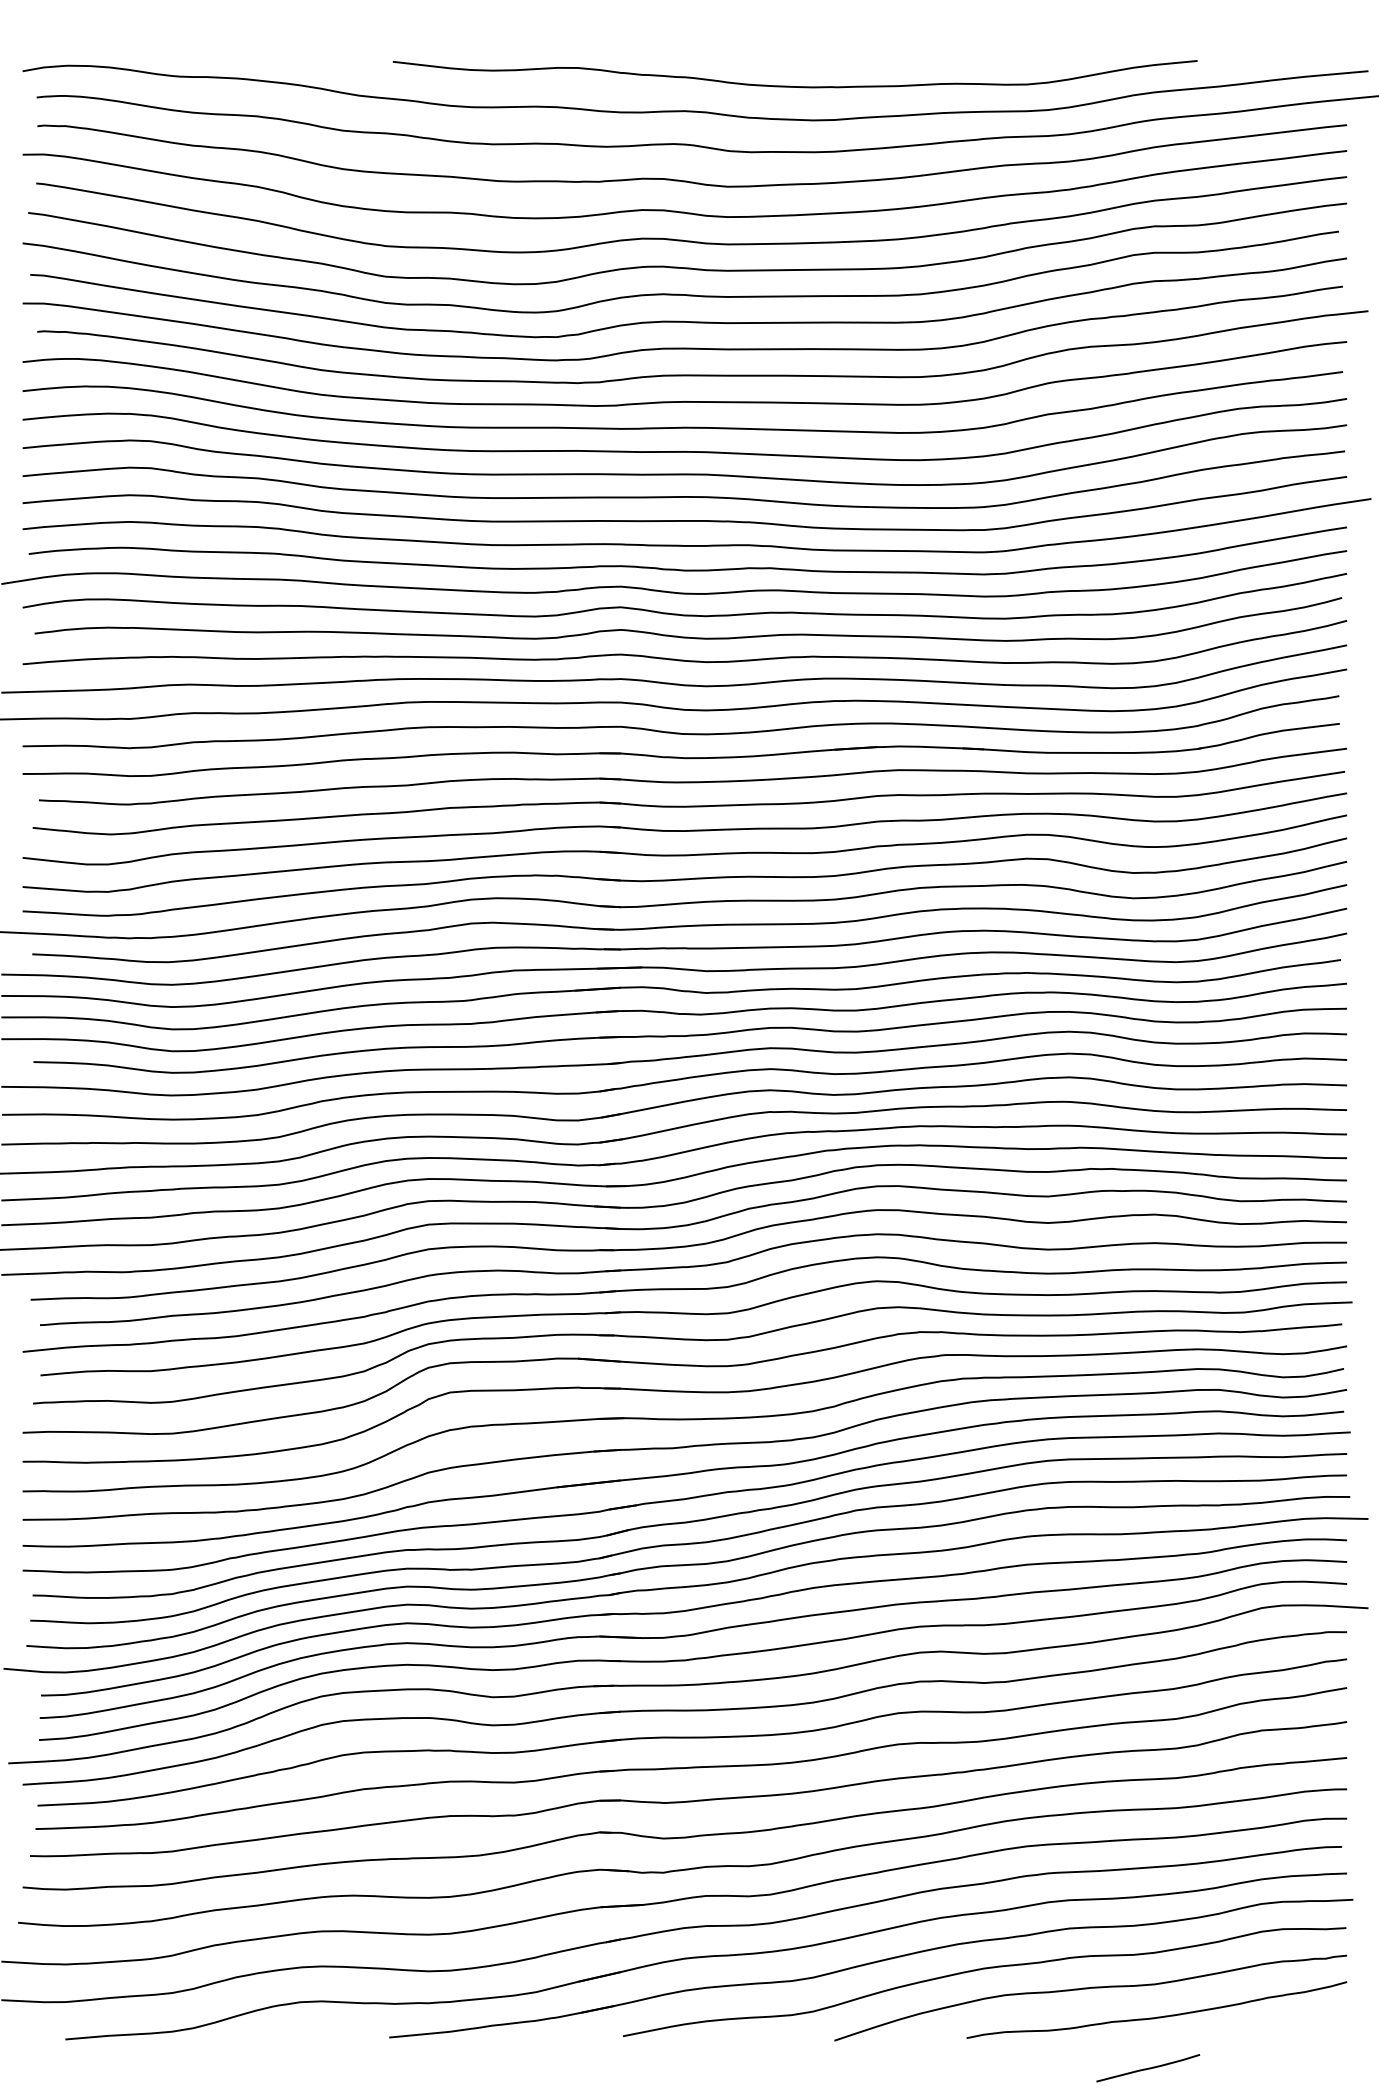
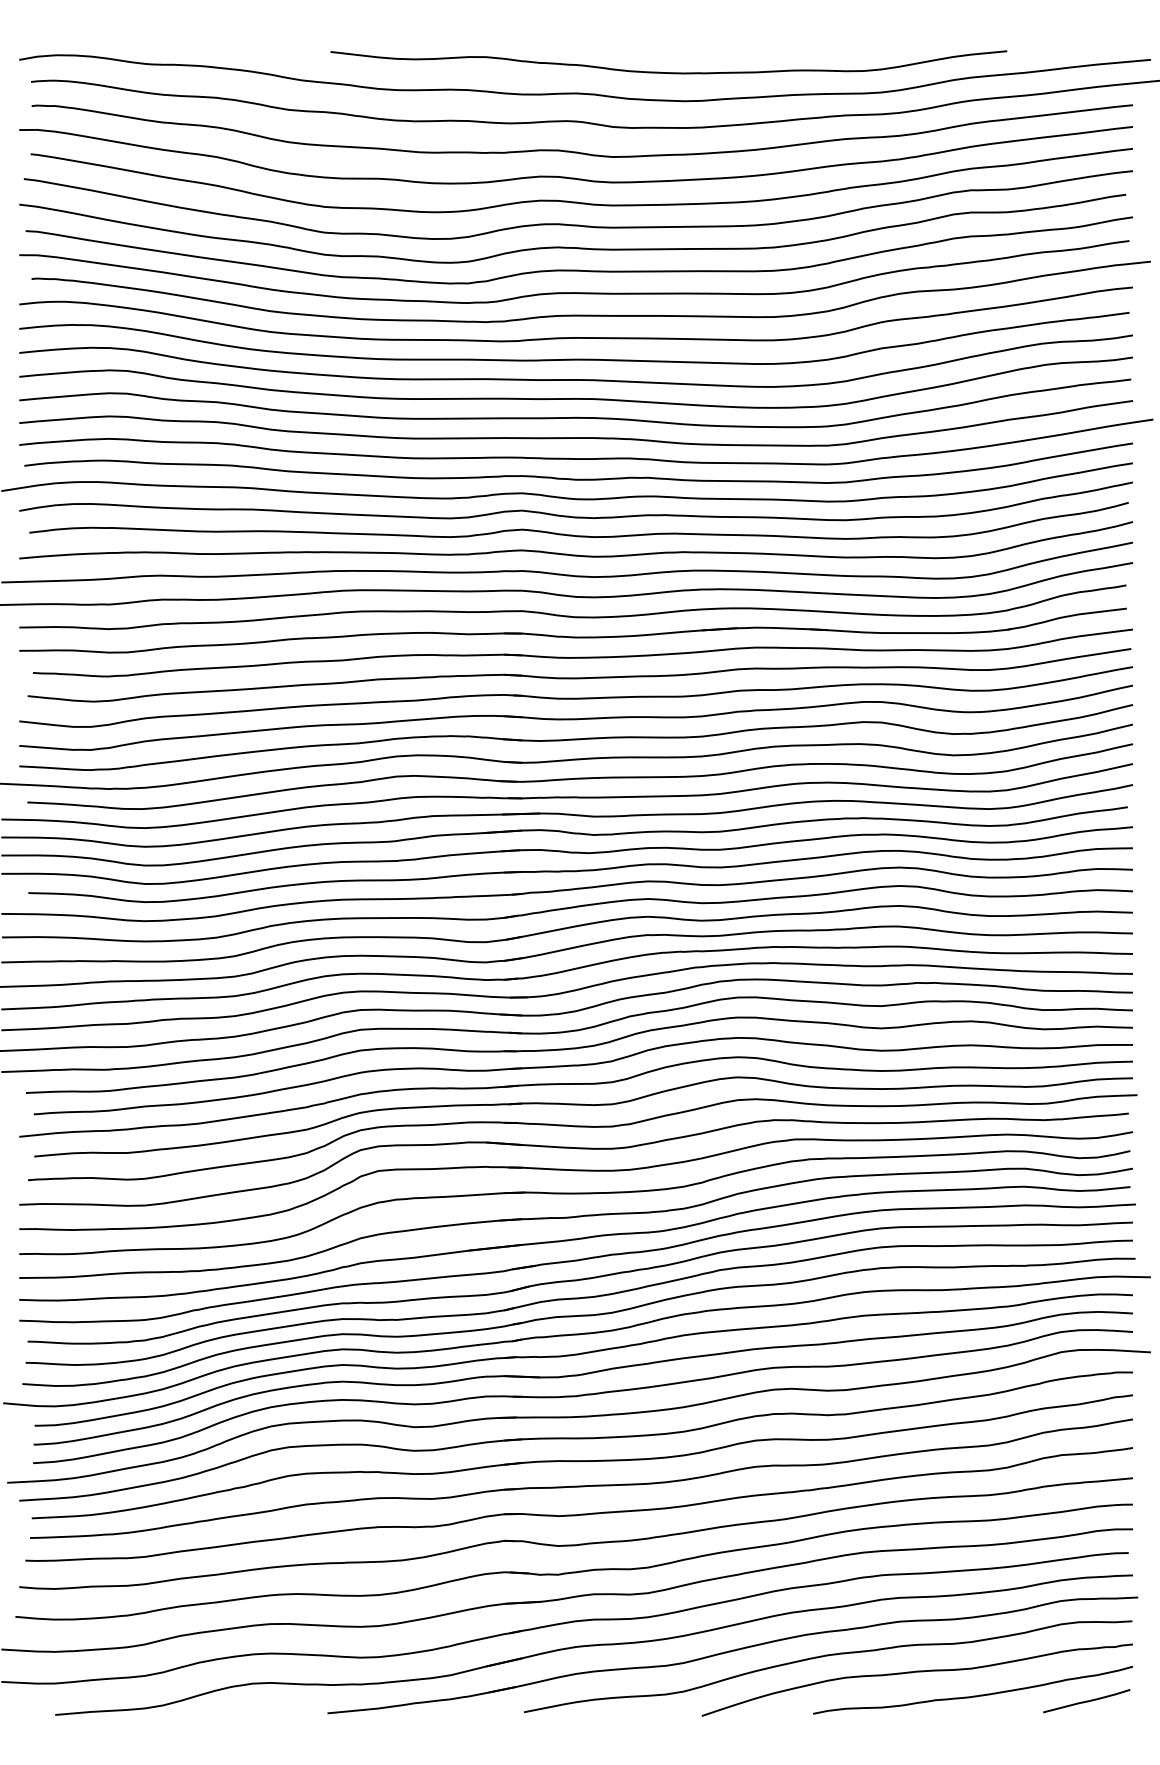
line: (1147, 2068) -> (1086, 1701), moved

